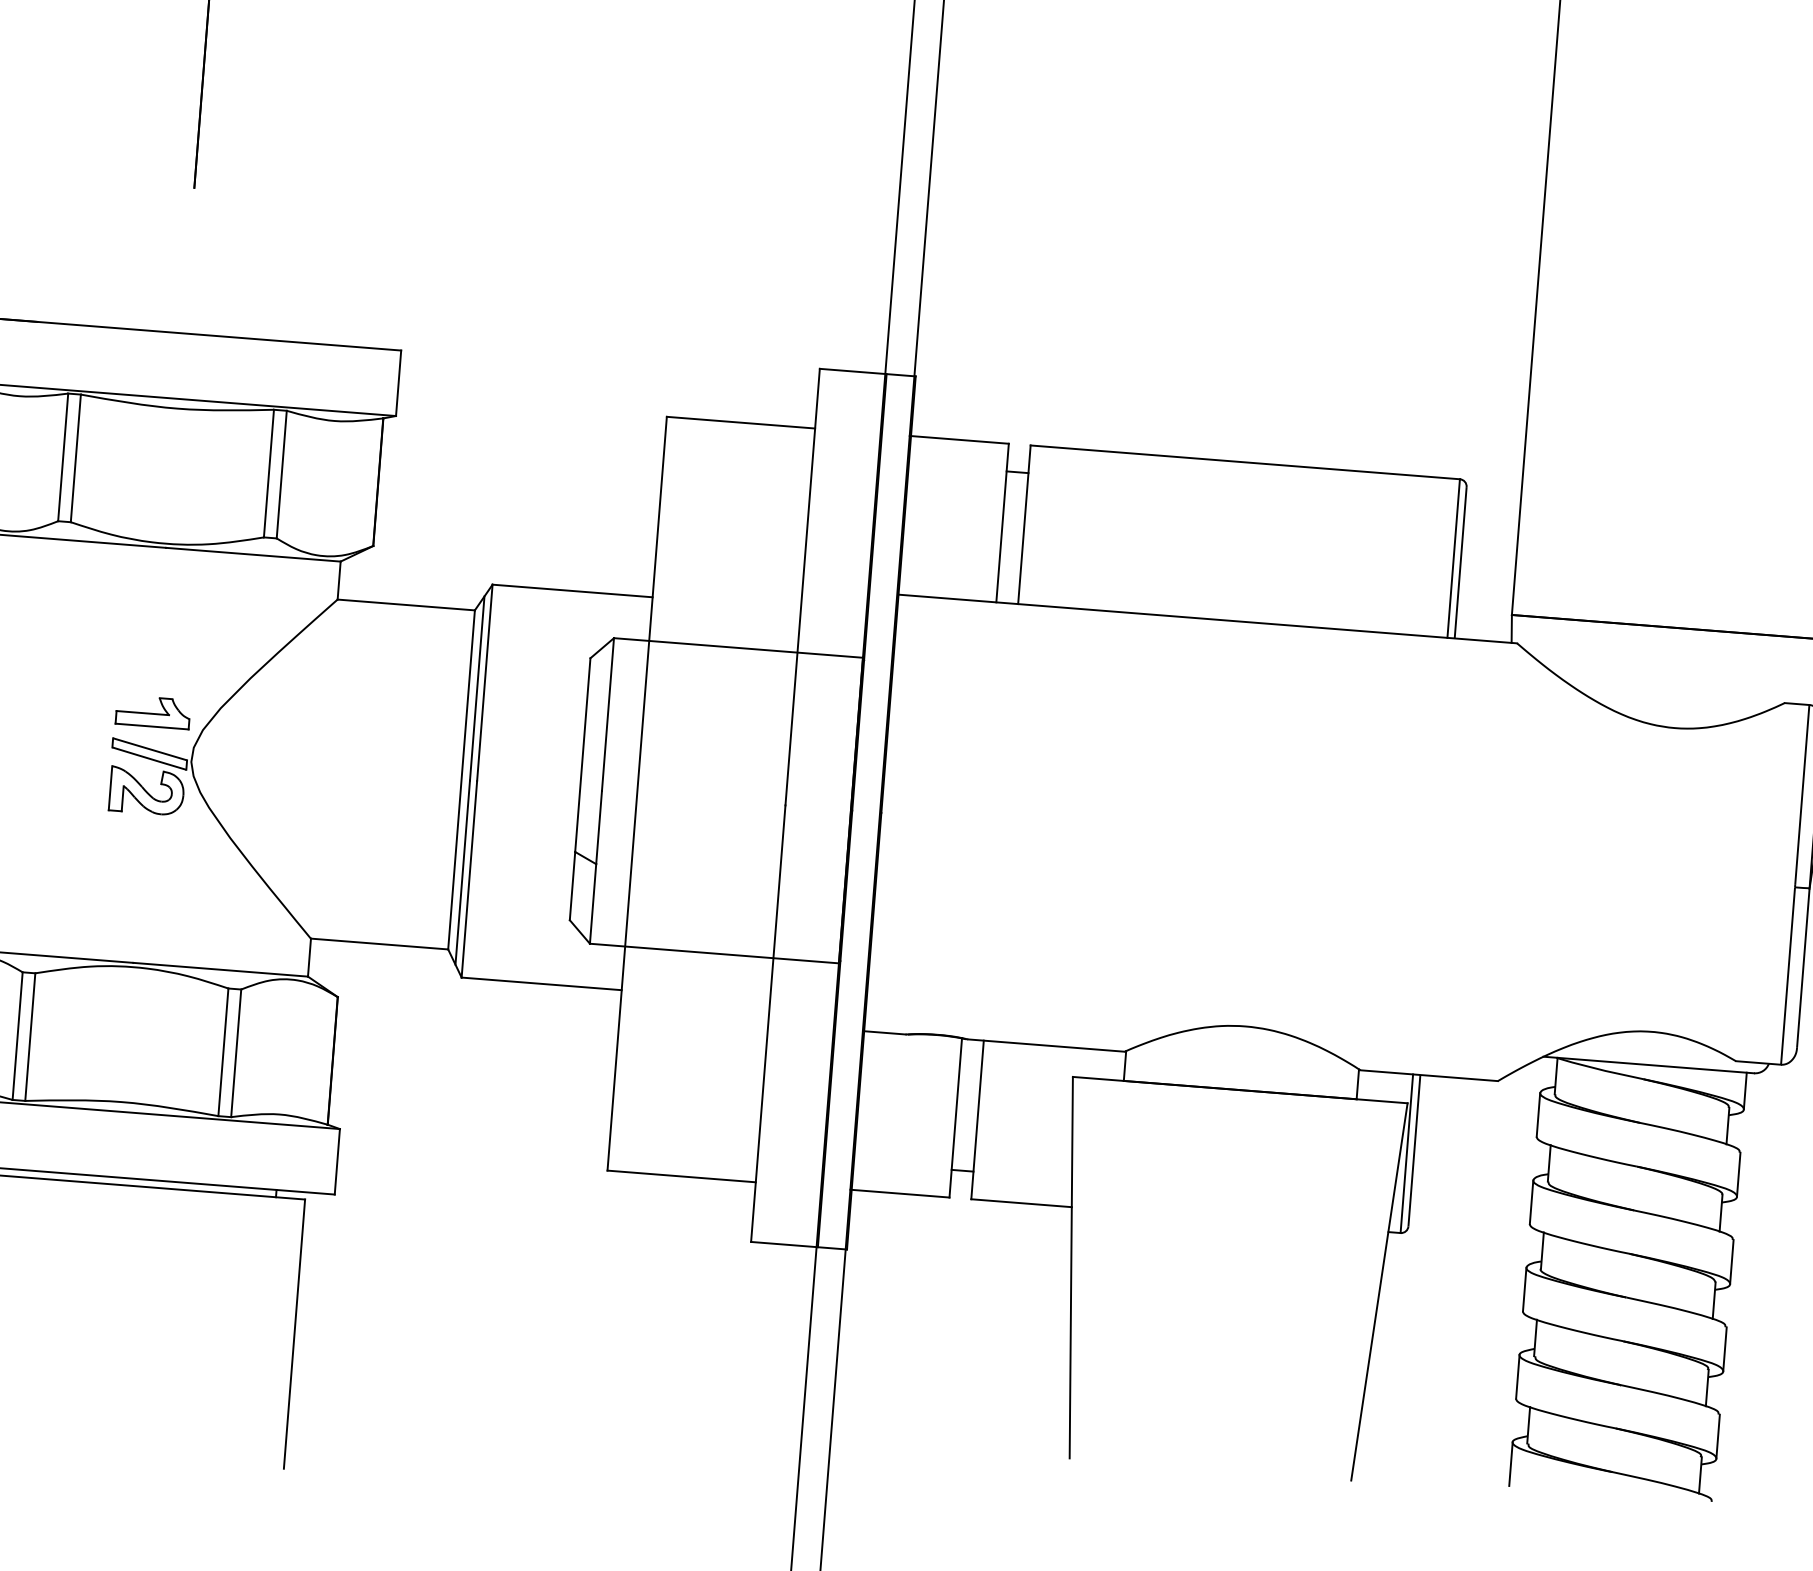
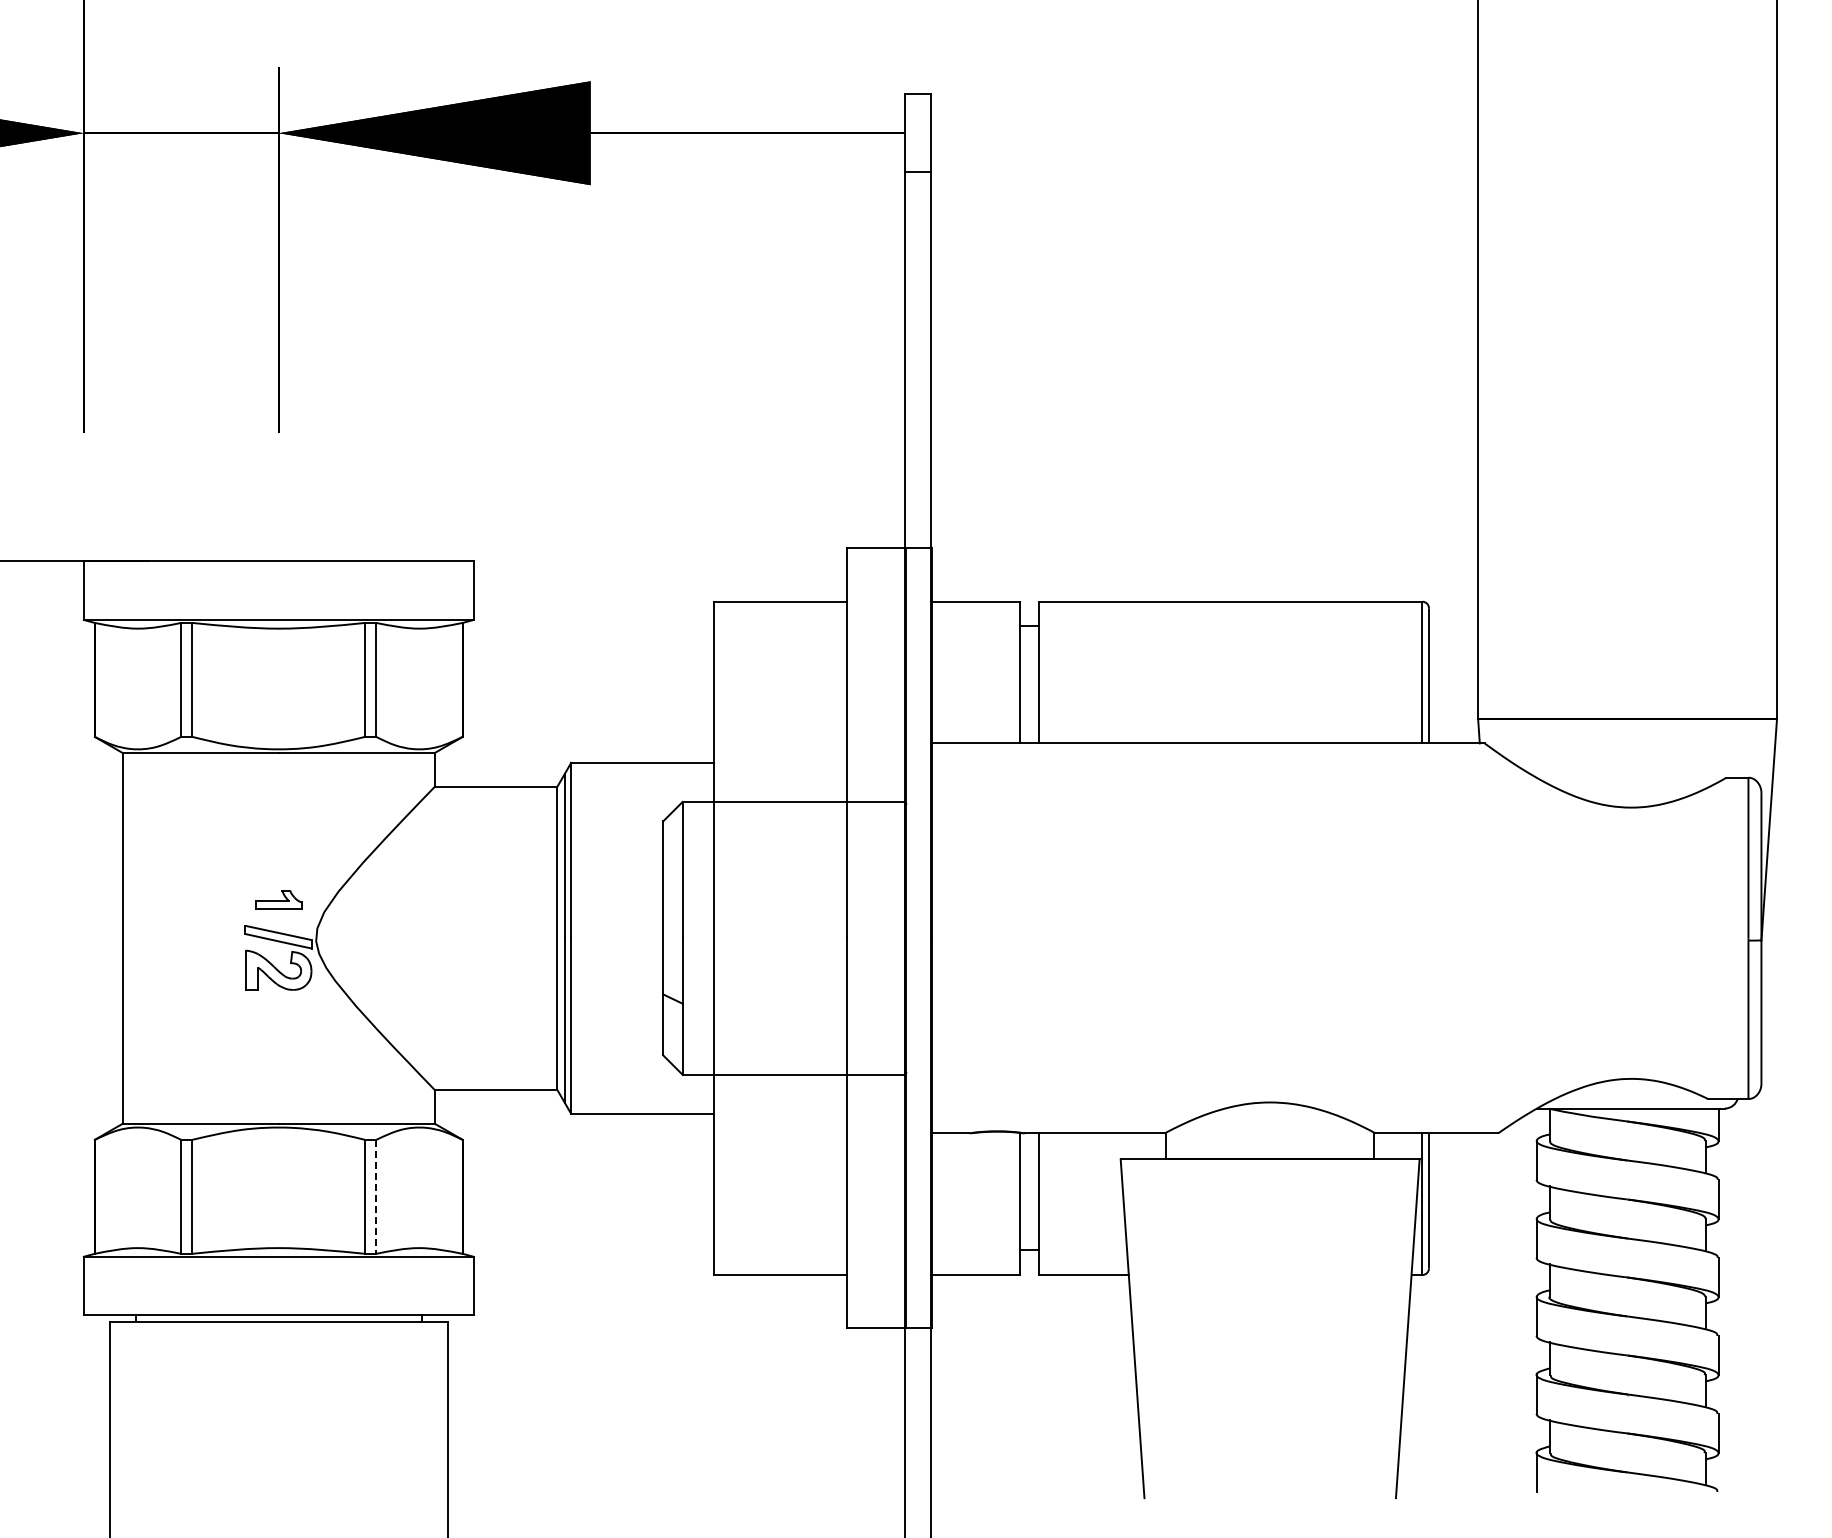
part: (152, 711) -> (278, 899), size x0.7
line: (236, 1052) -> (376, 1196), solid -> dashed

